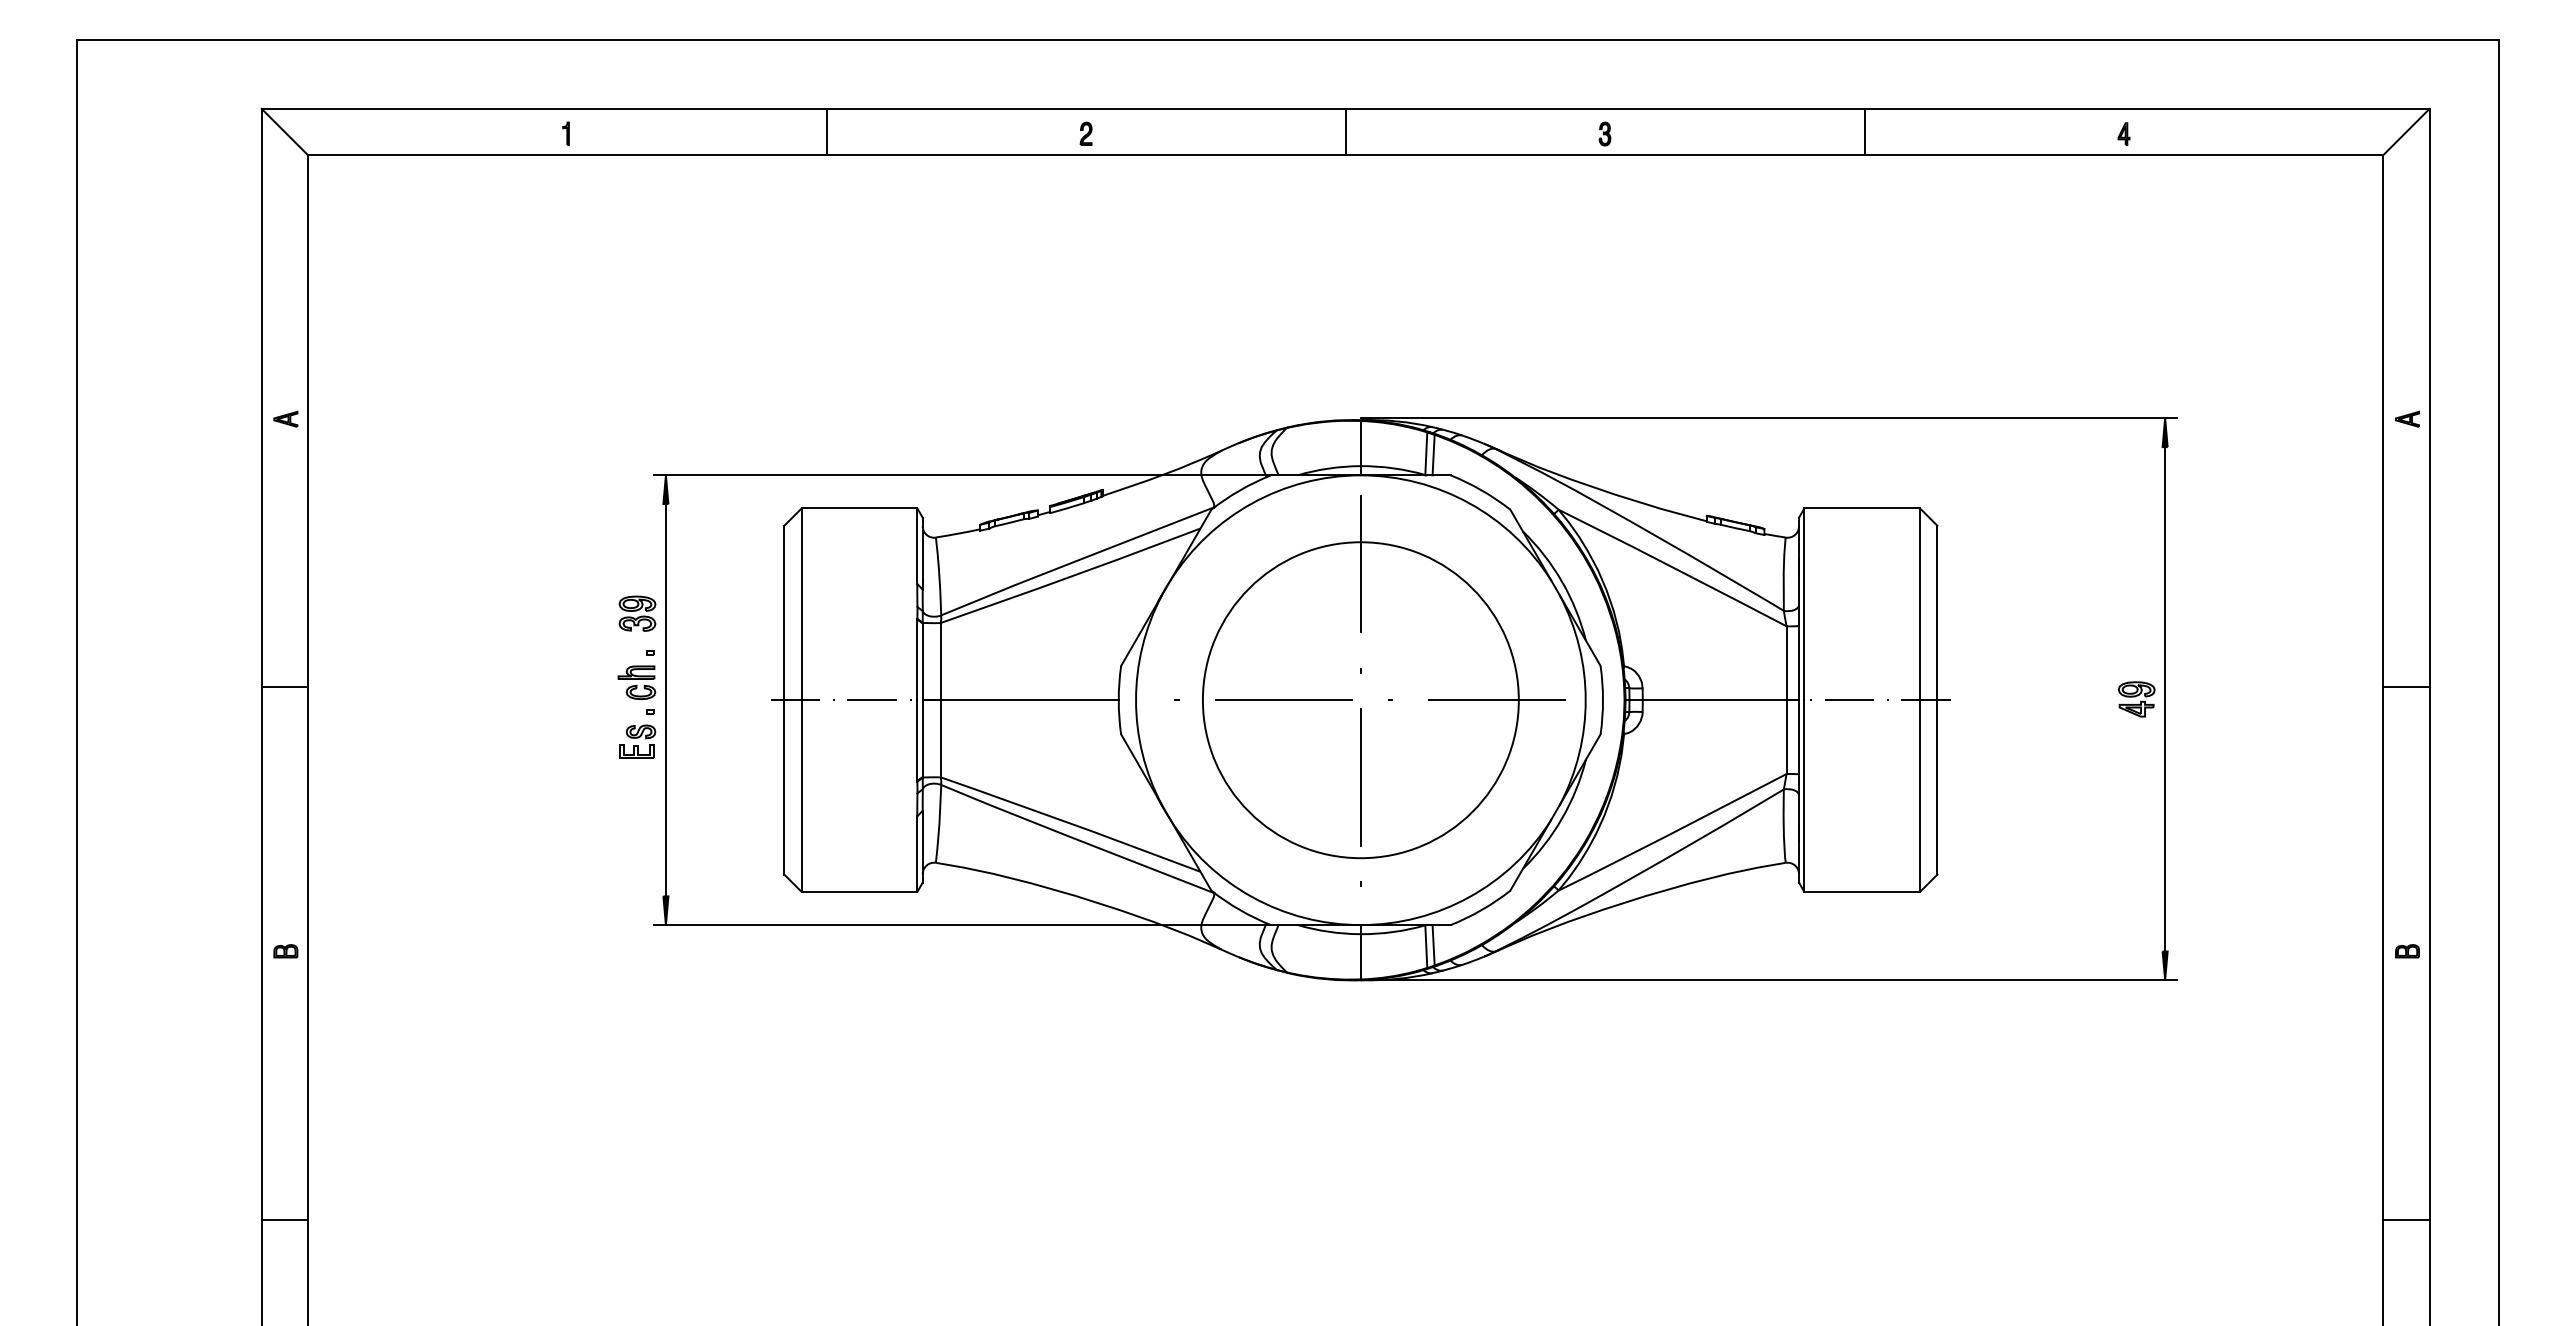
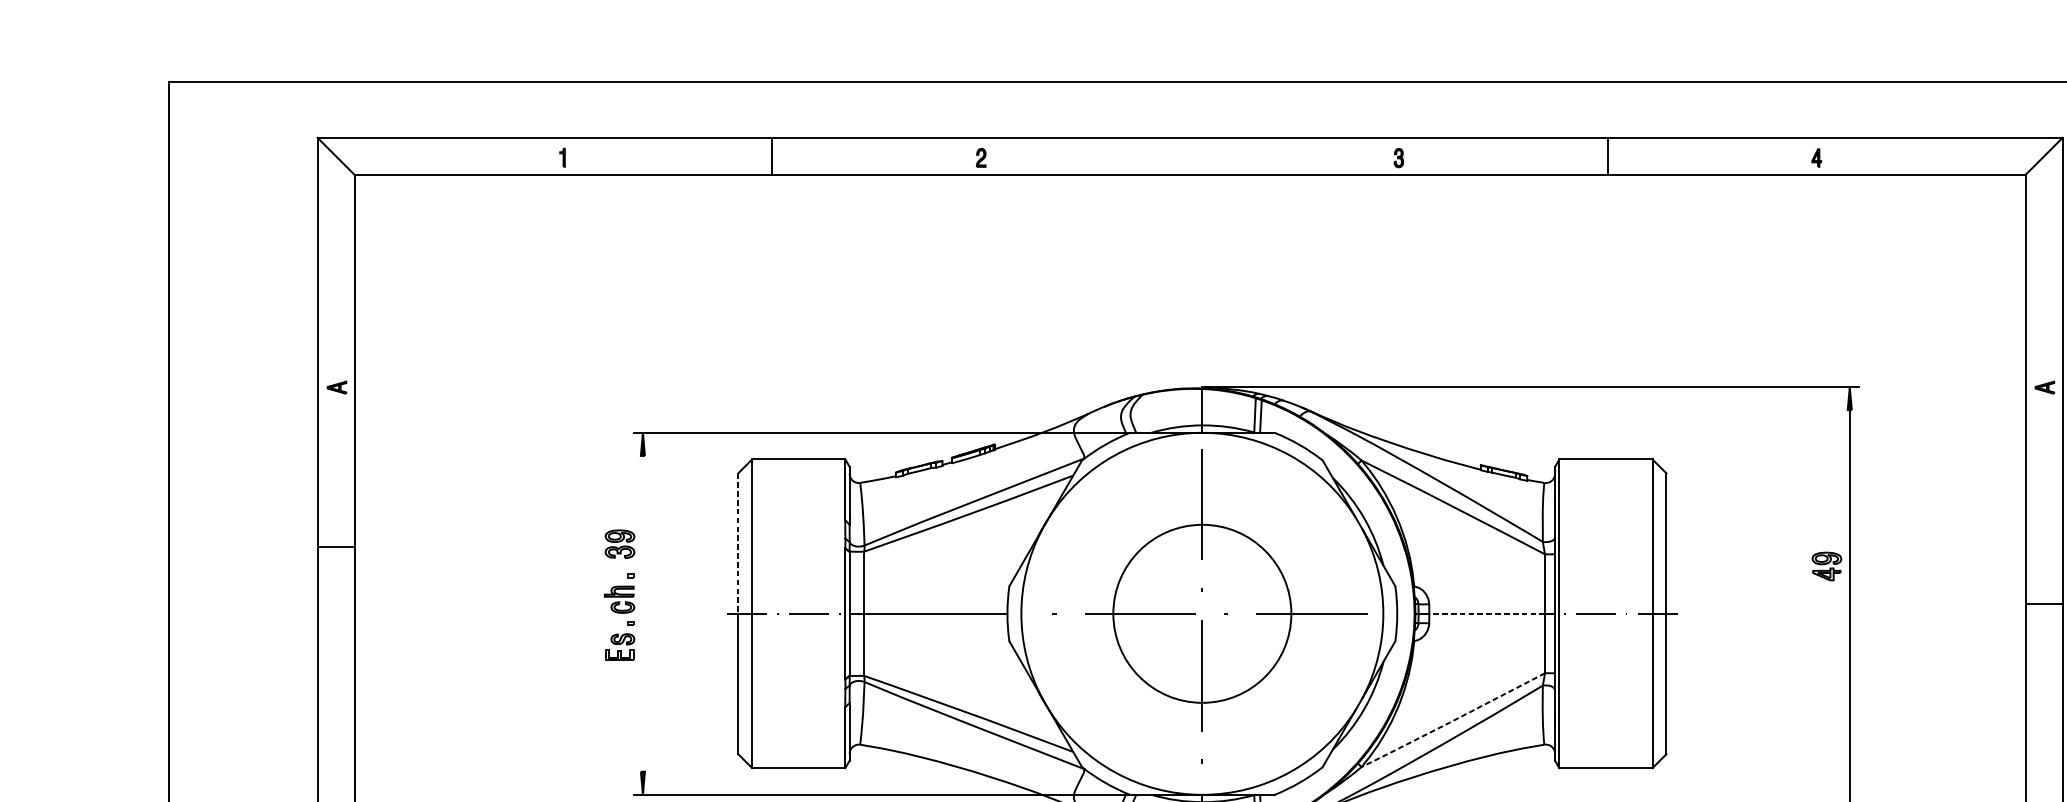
line: (1345, 131) -> (1189, 156), removed
line: (784, 613) -> (738, 544), solid -> dashed
line: (284, 687) -> (335, 547), moved
part: (2136, 699) -> (1826, 566), moved
line: (665, 700) -> (642, 614), removed
circle: (1360, 700) -> (1202, 614), size x0.7
line: (1714, 700) -> (1487, 614), solid -> dashed
line: (1671, 833) -> (1452, 721), solid -> dashed

